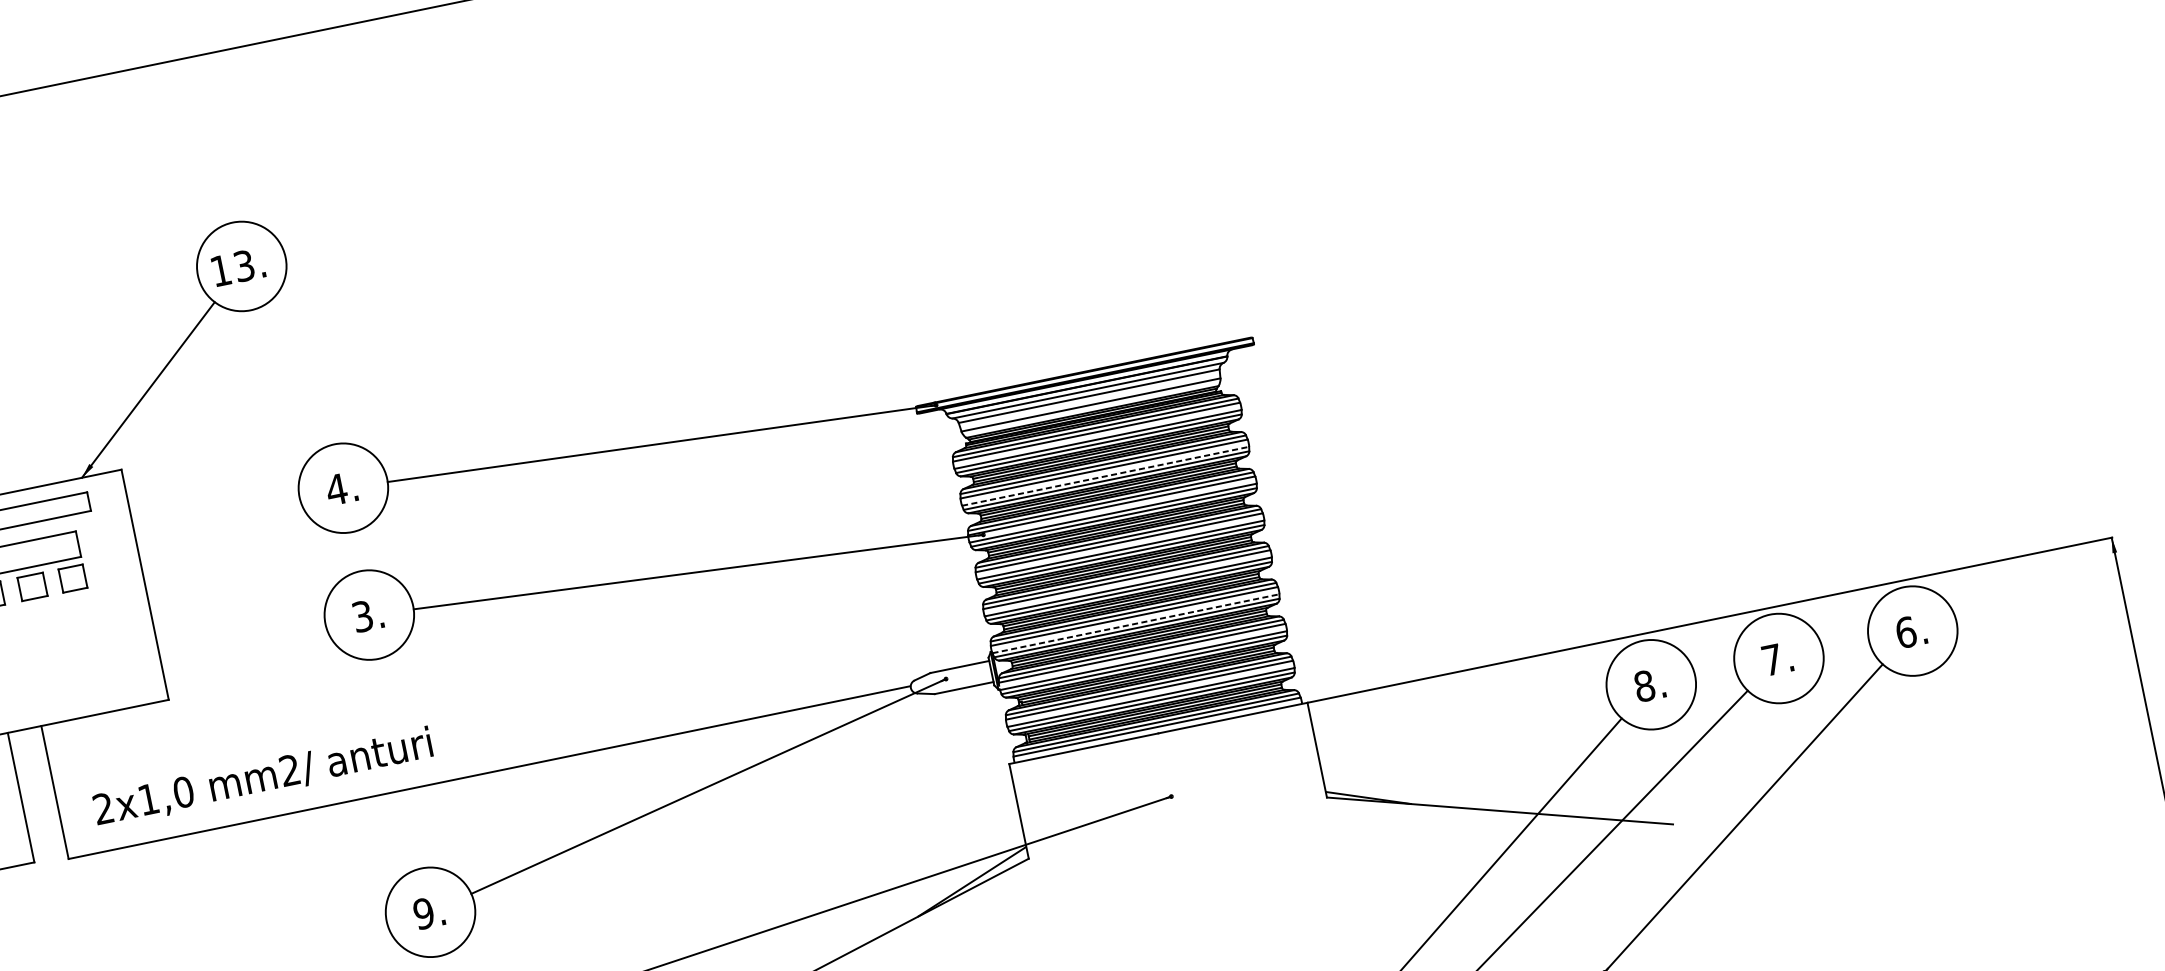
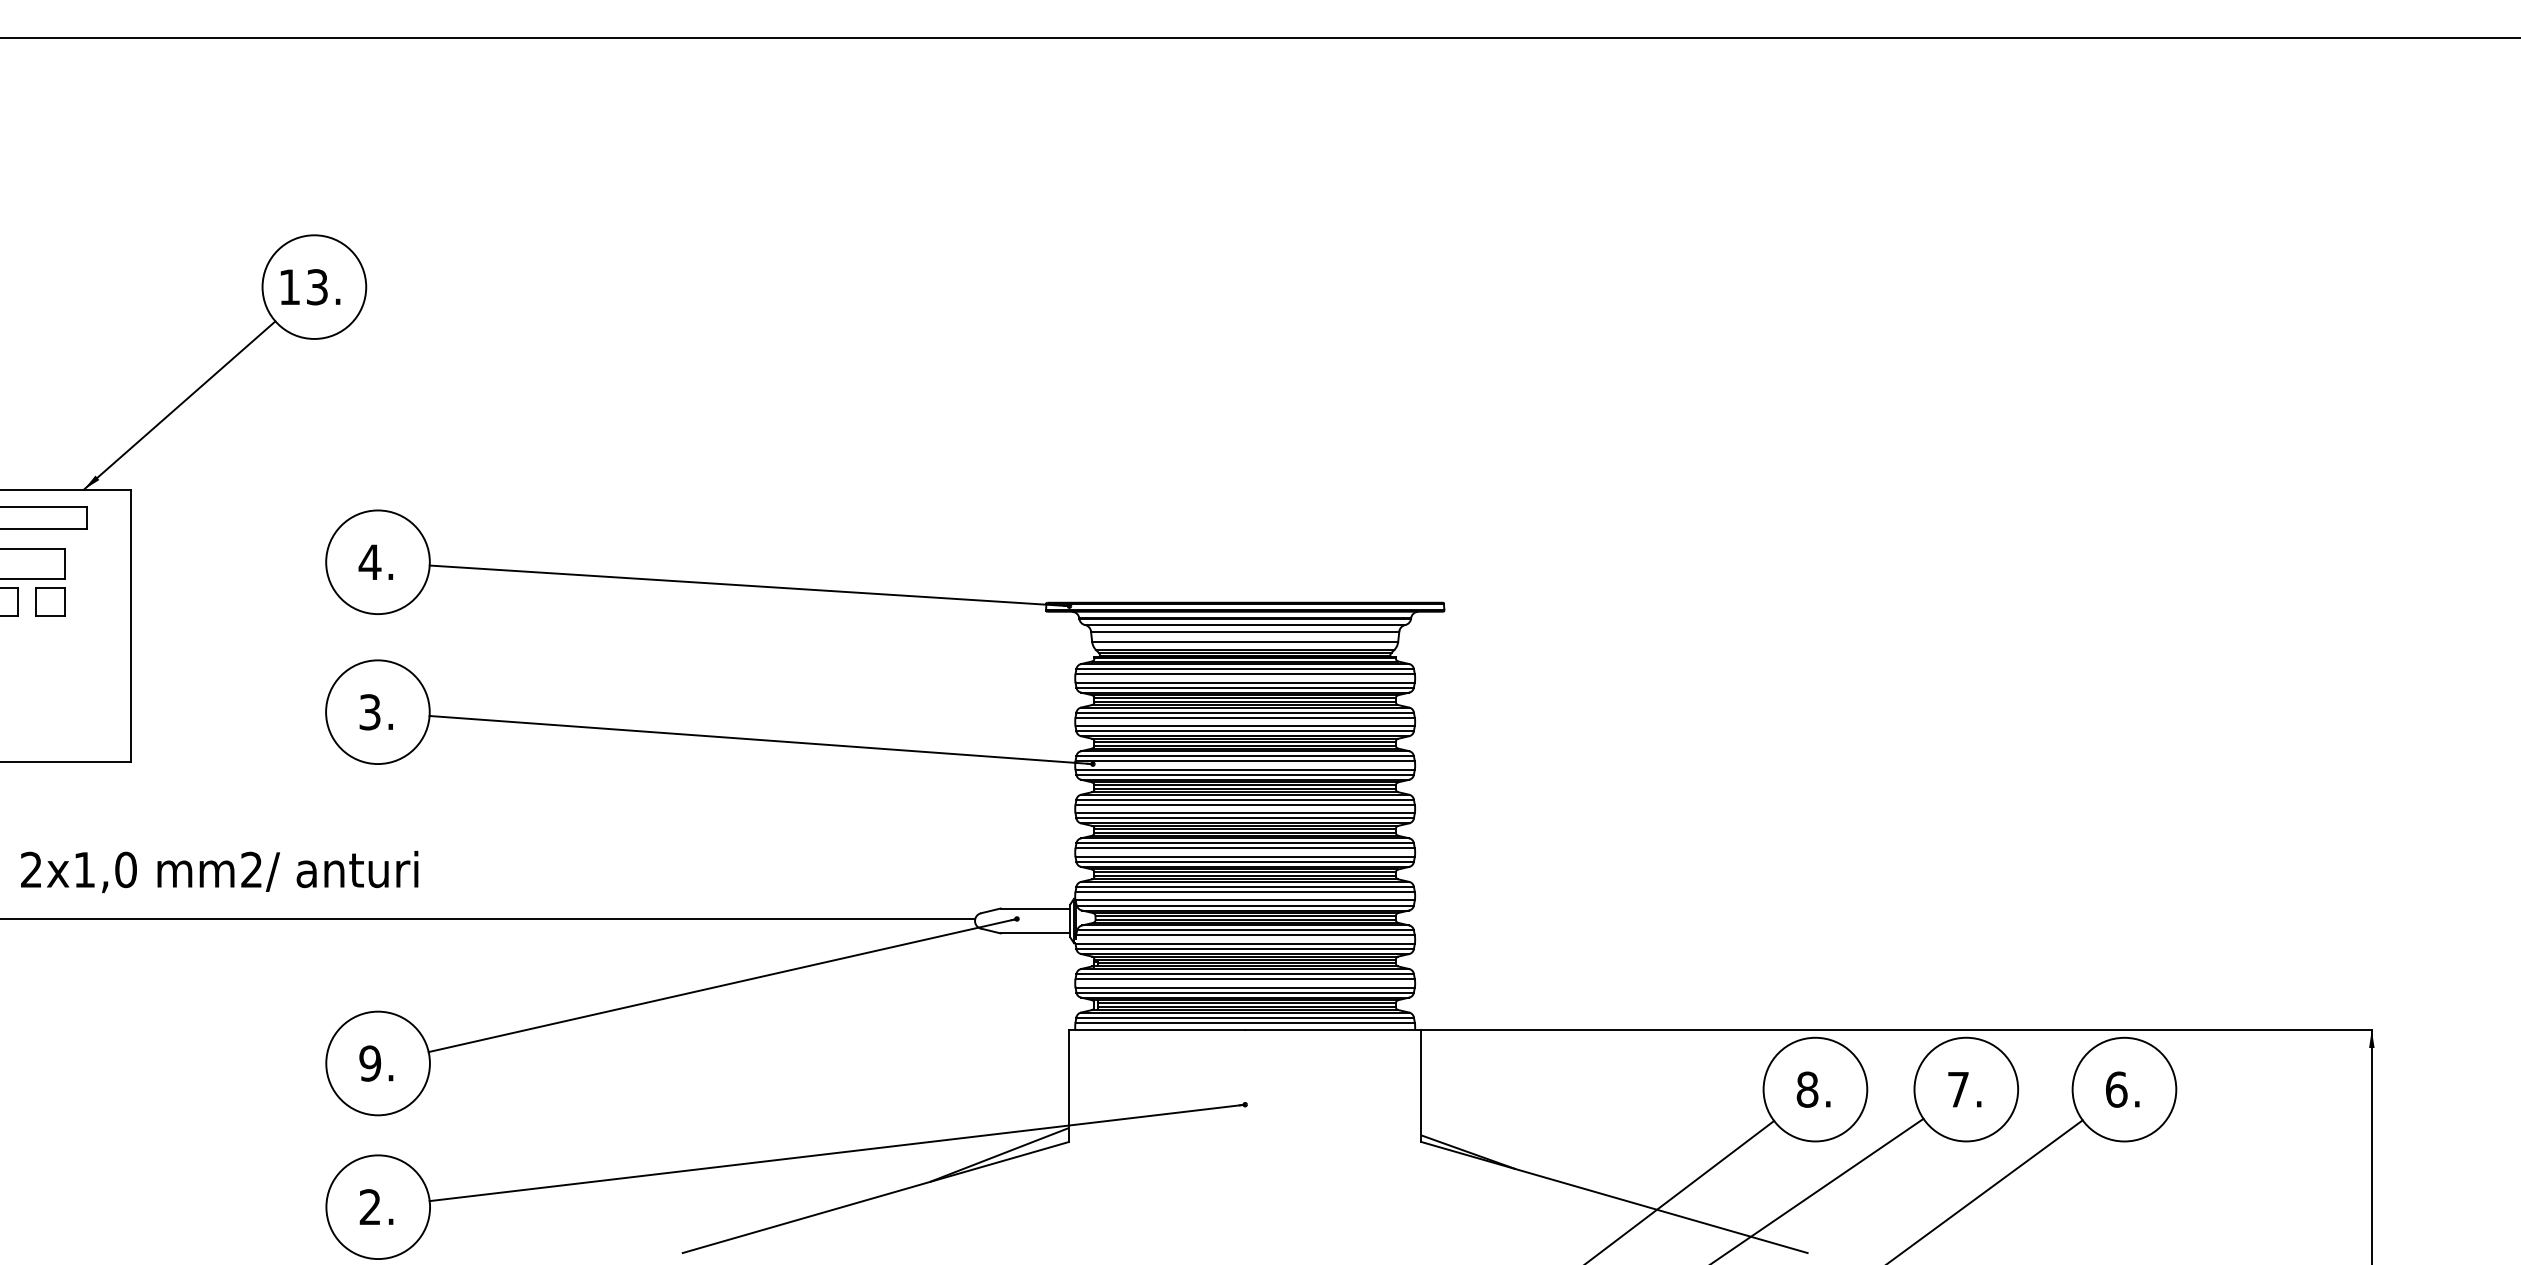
line: (1105, 476) -> (1245, 726), dashed -> solid
line: (1136, 623) -> (1245, 900), dashed -> solid

